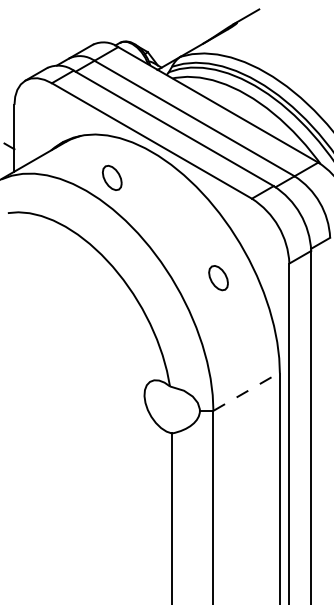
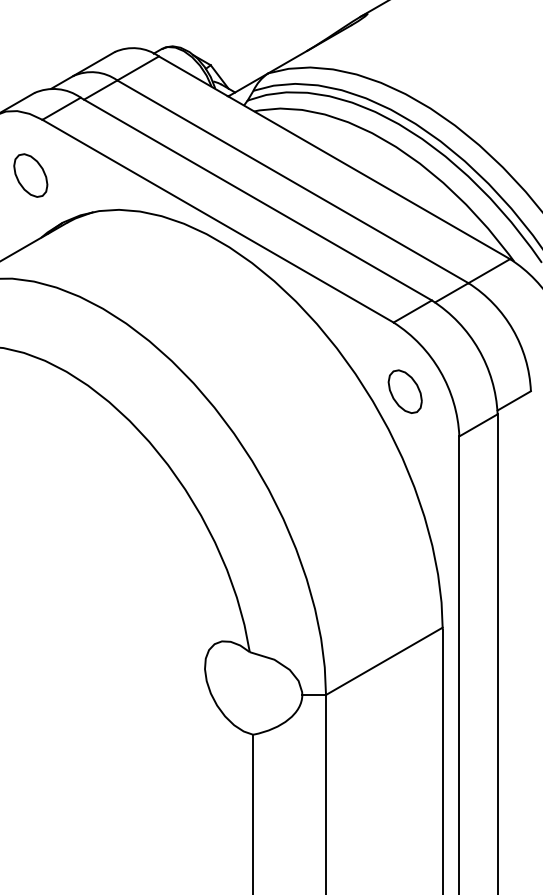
part: (112, 177) -> (31, 174), moved
part: (218, 278) -> (405, 392), moved
line: (247, 391) -> (385, 661), dashed -> solid

